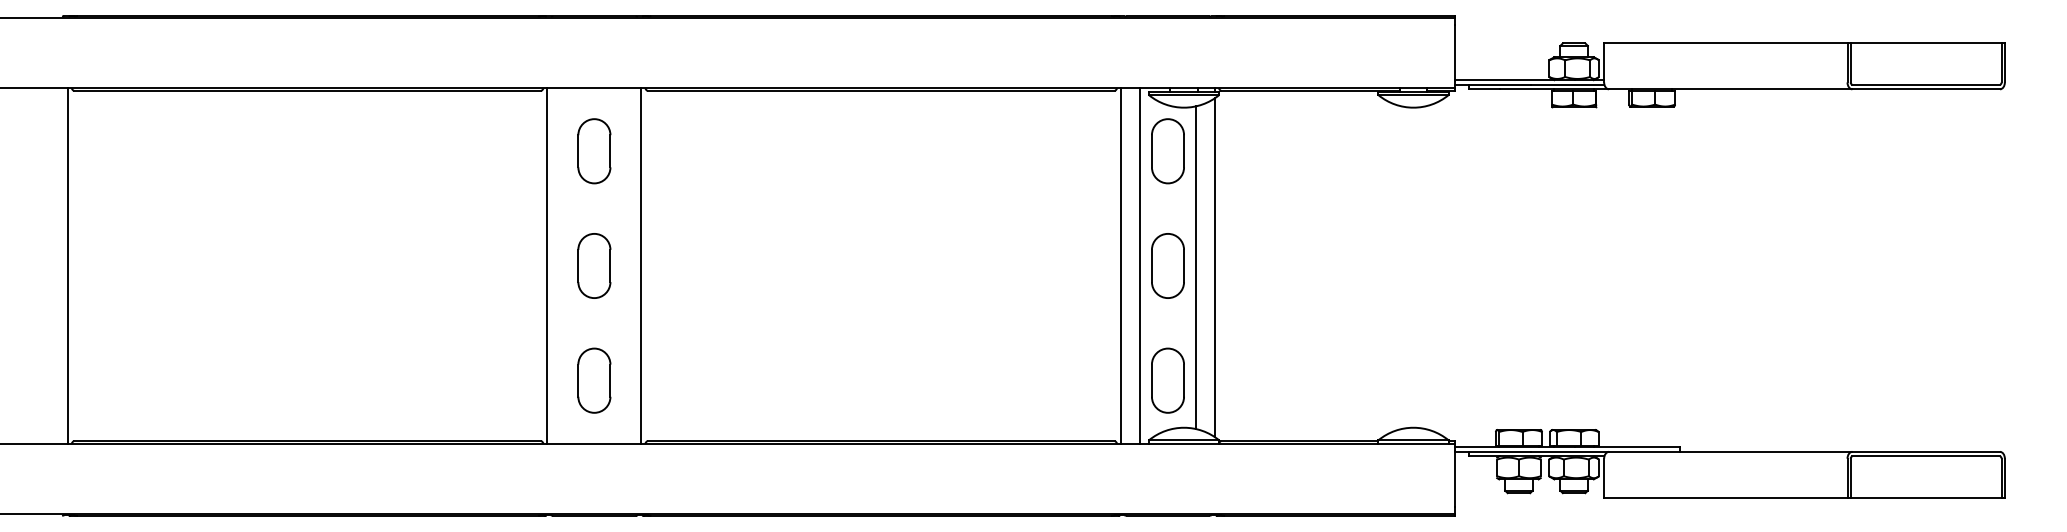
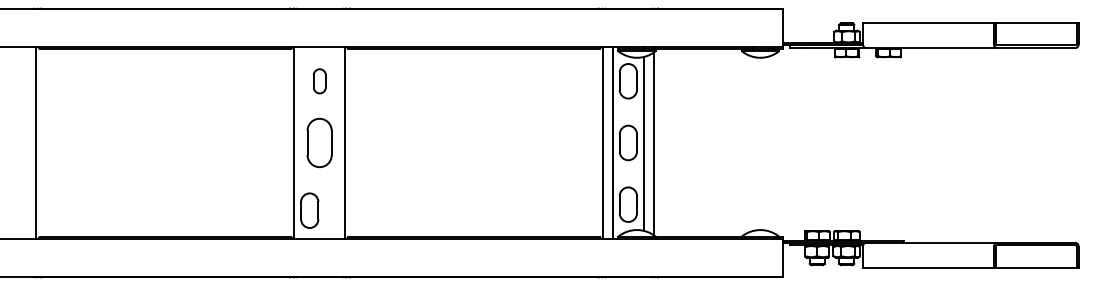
part: (593, 151) -> (319, 81), size x0.7
part: (593, 265) -> (319, 142), size x1.4
part: (593, 380) -> (309, 210), moved

